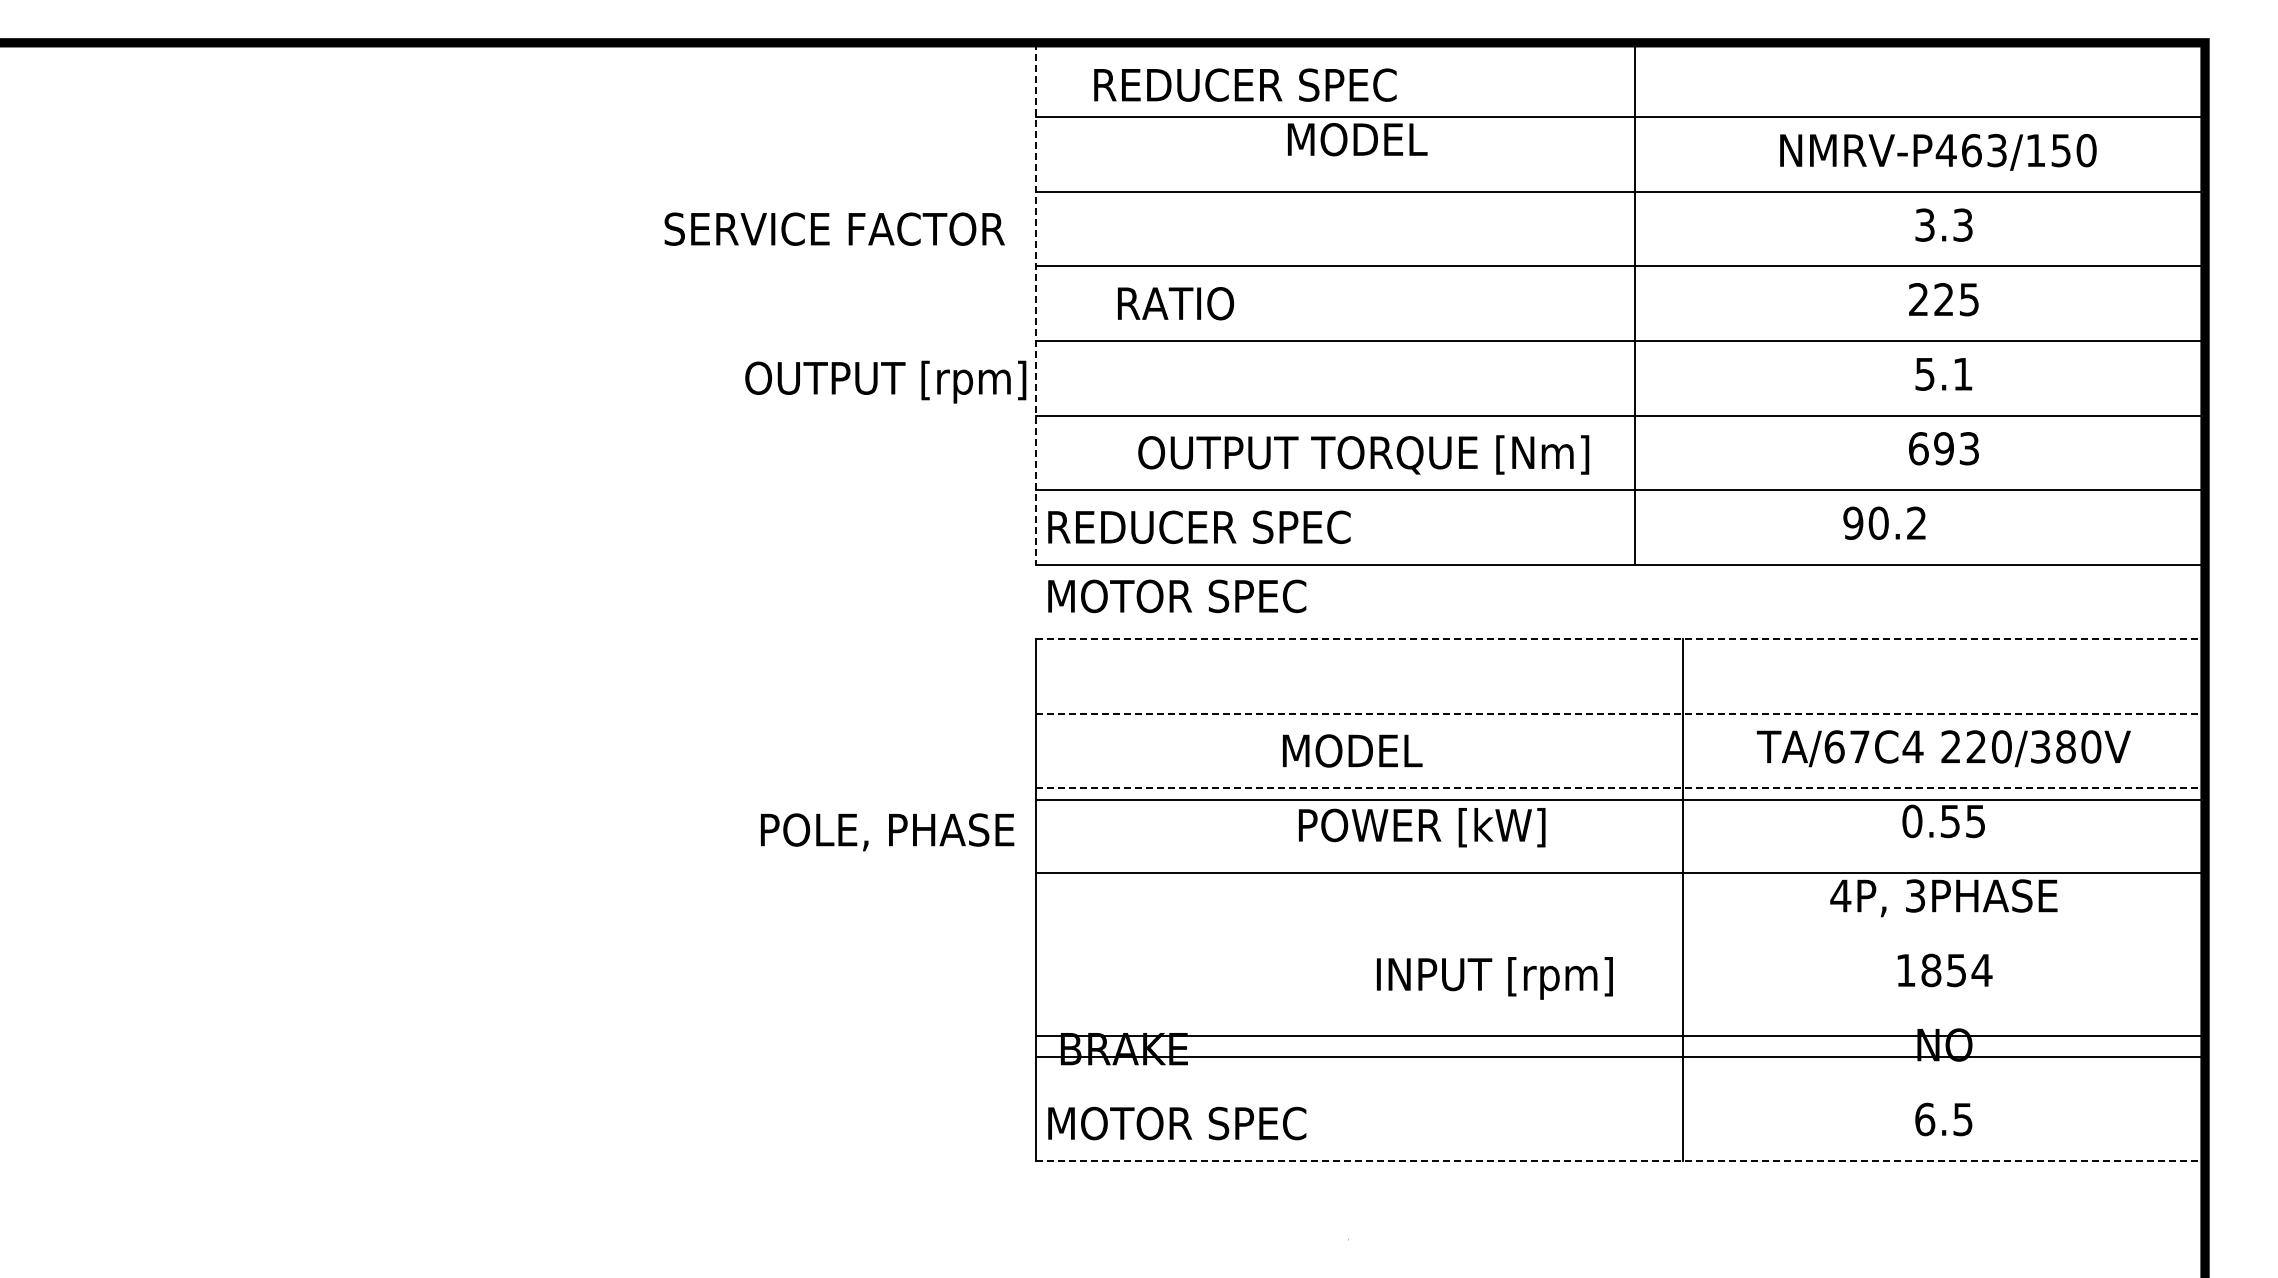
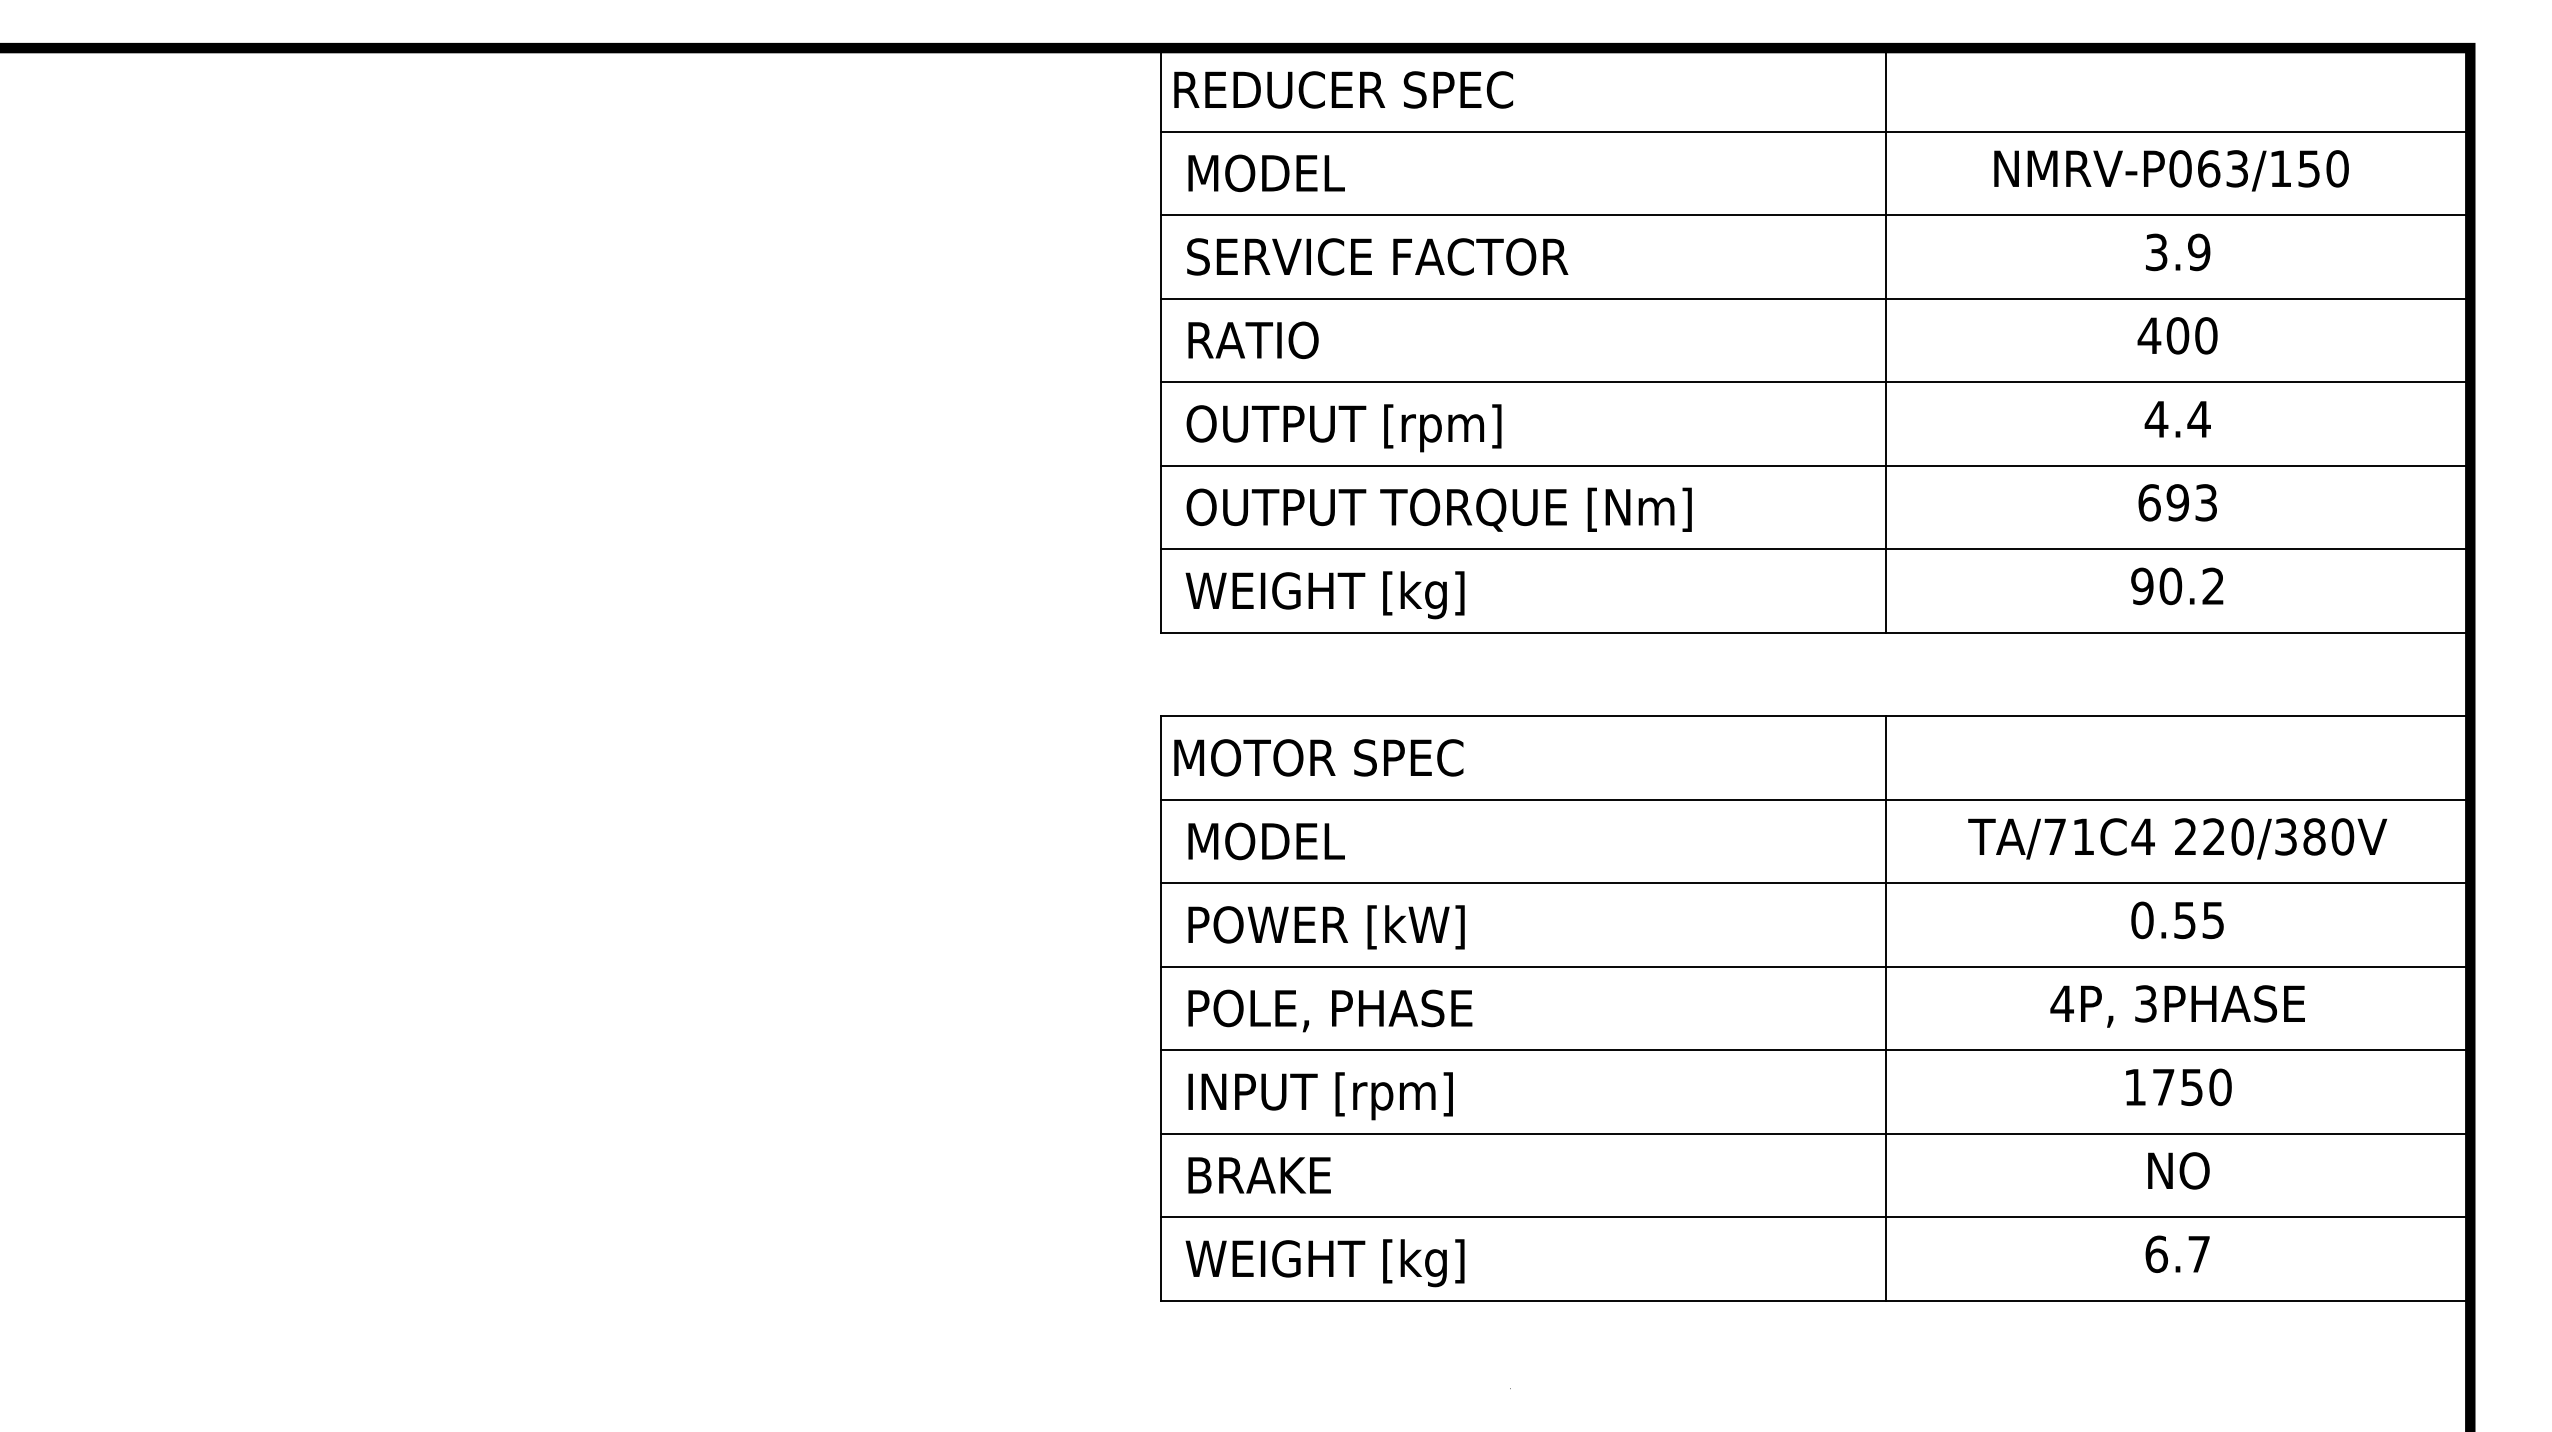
text: (1245, 84) -> (1343, 89), moved
text: (1357, 139) -> (1266, 173), moved
text: (1945, 150) -> (2179, 168), NMRV-P463/150 -> NMRV-P063/150
text: (1962, 224) -> (2198, 251), 3.3 -> 3.9
text: (834, 228) -> (1377, 256), moved
text: (1943, 299) -> (2177, 335), 225 -> 400
line: (1036, 303) -> (1161, 340), dashed -> solid
text: (1176, 303) -> (1254, 340), moved
line: (1635, 303) -> (1886, 340), moved
text: (1943, 374) -> (2177, 419), 5.1 -> 4.4
text: (885, 381) -> (1343, 427), moved
text: (1363, 454) -> (1439, 509), moved
text: (1884, 522) -> (2177, 585), moved
text: (1199, 530) -> (1343, 594), REDUCER SPEC -> WEIGHT [kg]
text: (1177, 596) -> (1319, 758), moved
line: (1621, 639) -> (1816, 716), dashed -> solid
line: (1621, 713) -> (1816, 799), dashed -> solid
text: (1846, 746) -> (2068, 836), TA/67C4 -> TA/71C4
text: (1352, 750) -> (1266, 840), moved
line: (1621, 788) -> (1816, 883), dashed -> solid
line: (1620, 799) -> (1815, 966), moved
text: (1422, 827) -> (1326, 927), moved
text: (887, 832) -> (1330, 1011), moved
line: (1620, 873) -> (1815, 1050), moved
text: (1956, 970) -> (2191, 1087), 1854 -> 1750
text: (1494, 978) -> (1320, 1096), moved
line: (1620, 1036) -> (1815, 1217), moved
line: (1620, 1056) -> (1815, 1133), moved
text: (1962, 1119) -> (2198, 1254), 6.5 -> 6.7
text: (1177, 1127) -> (1319, 1263), MOTOR SPEC -> WEIGHT [kg]
line: (1621, 1160) -> (1816, 1300), dashed -> solid

